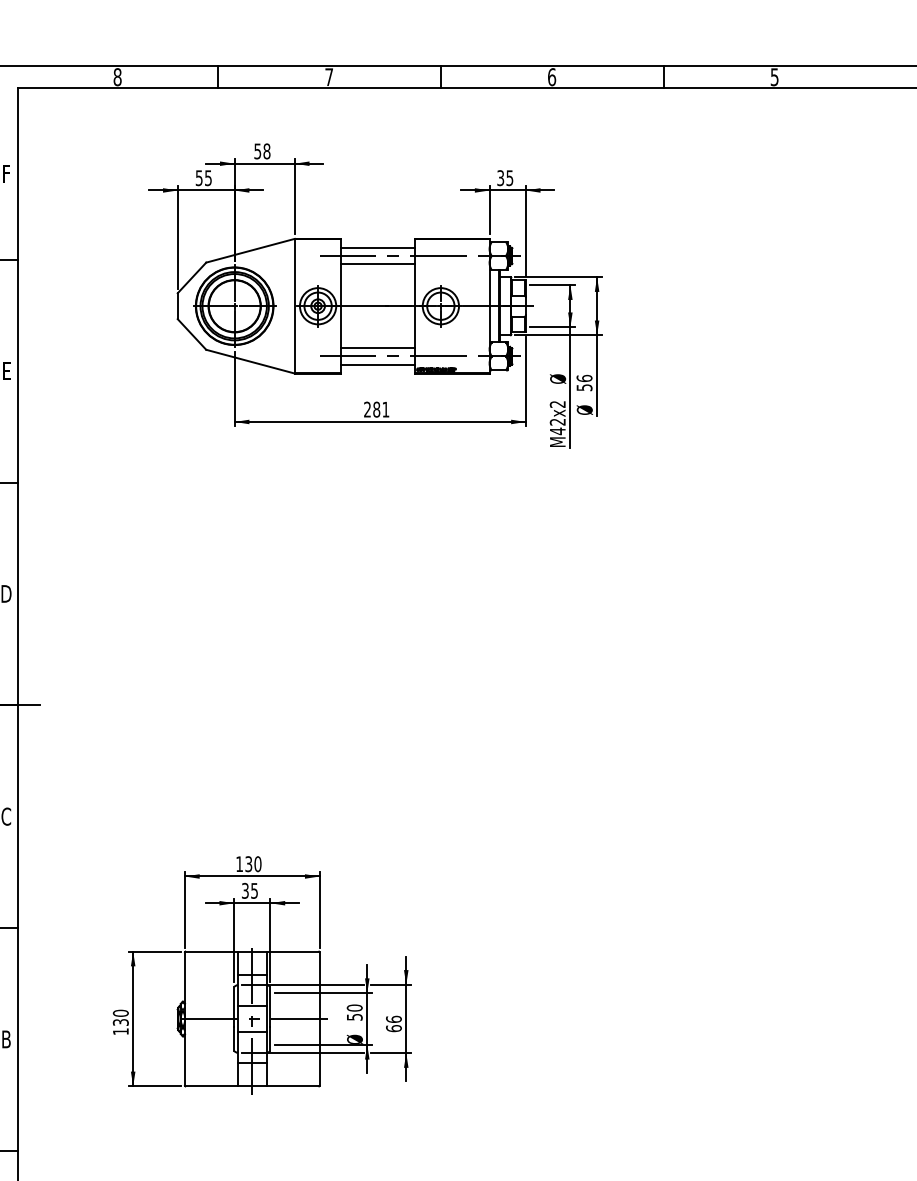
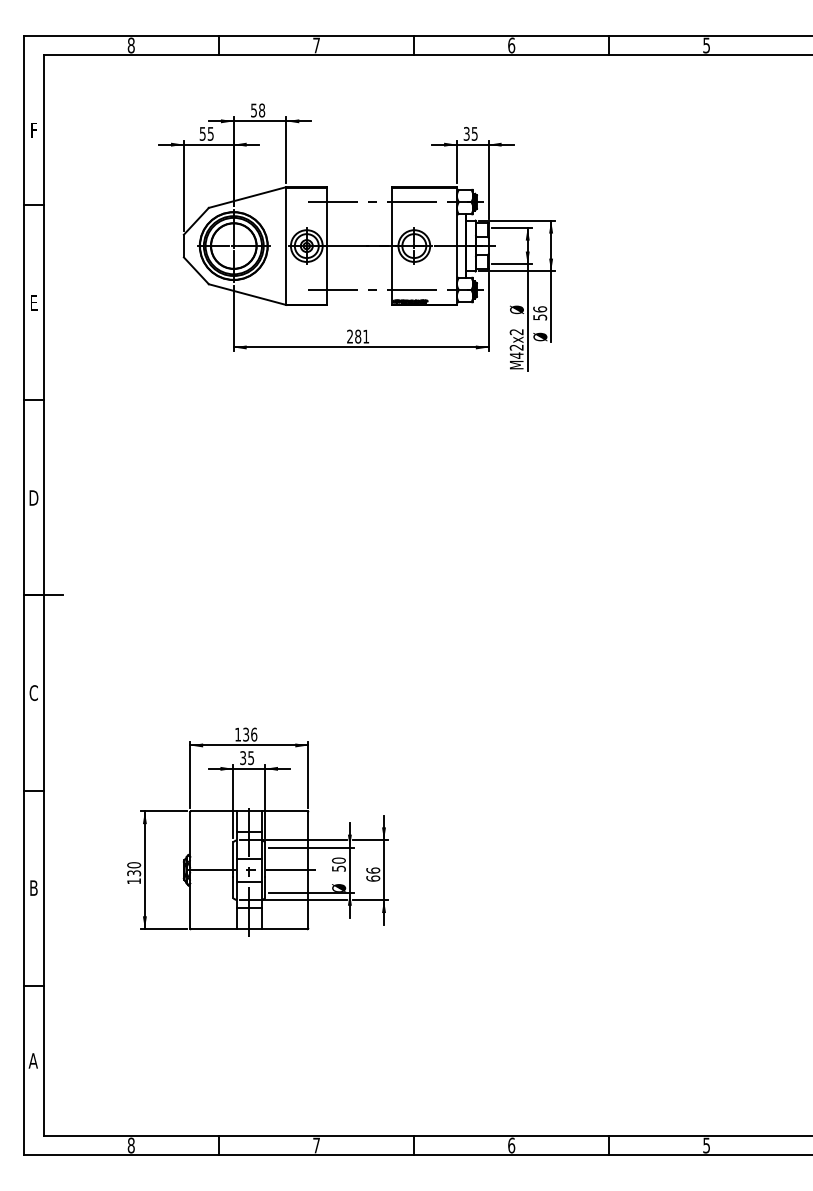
line: (378, 247) -> (359, 194), removed
line: (378, 264) -> (359, 209), removed
line: (378, 347) -> (359, 282), removed
line: (378, 364) -> (359, 297), removed
text: (258, 863) -> (254, 734), 130 -> 136

